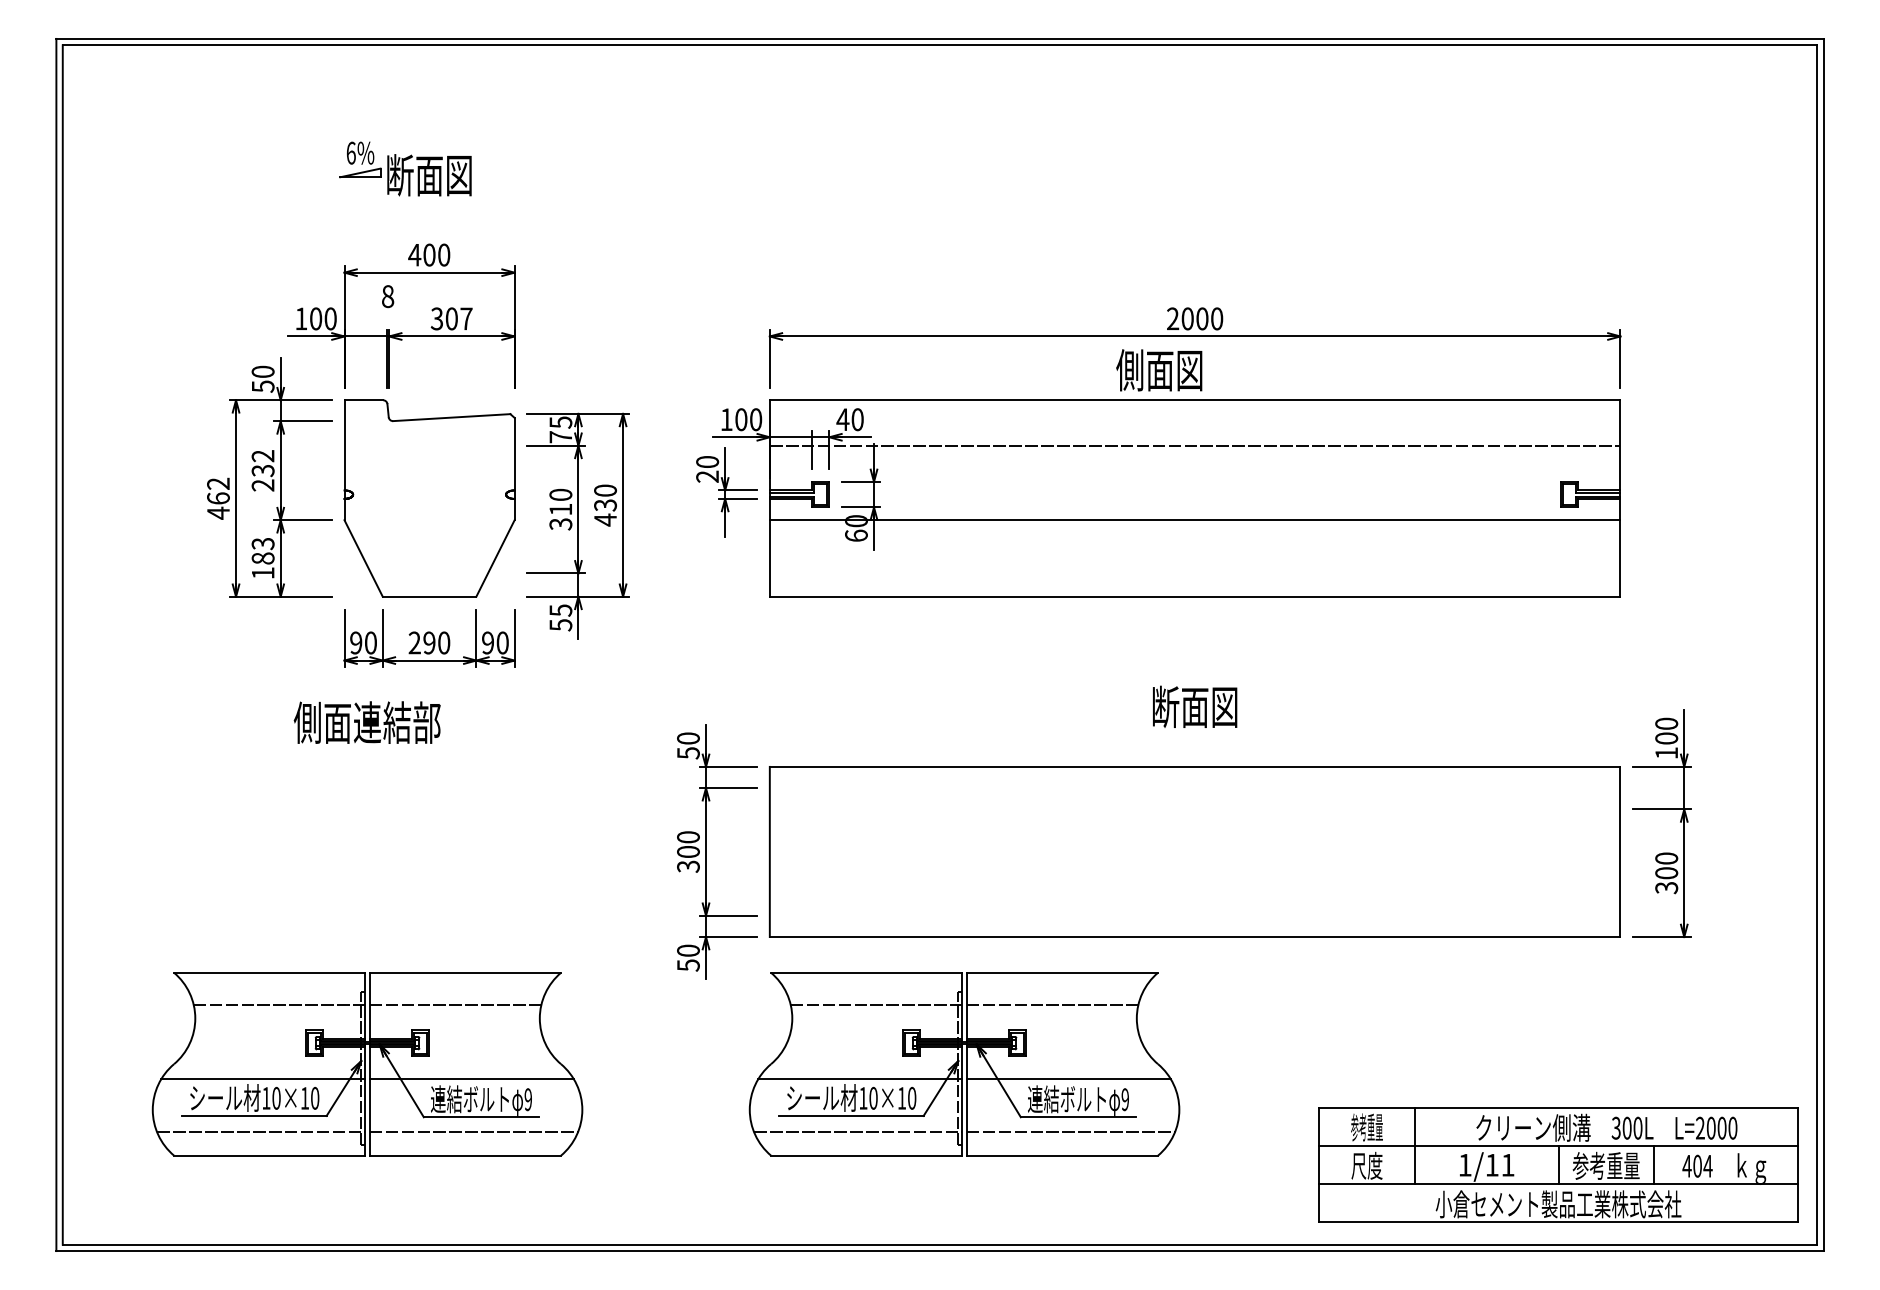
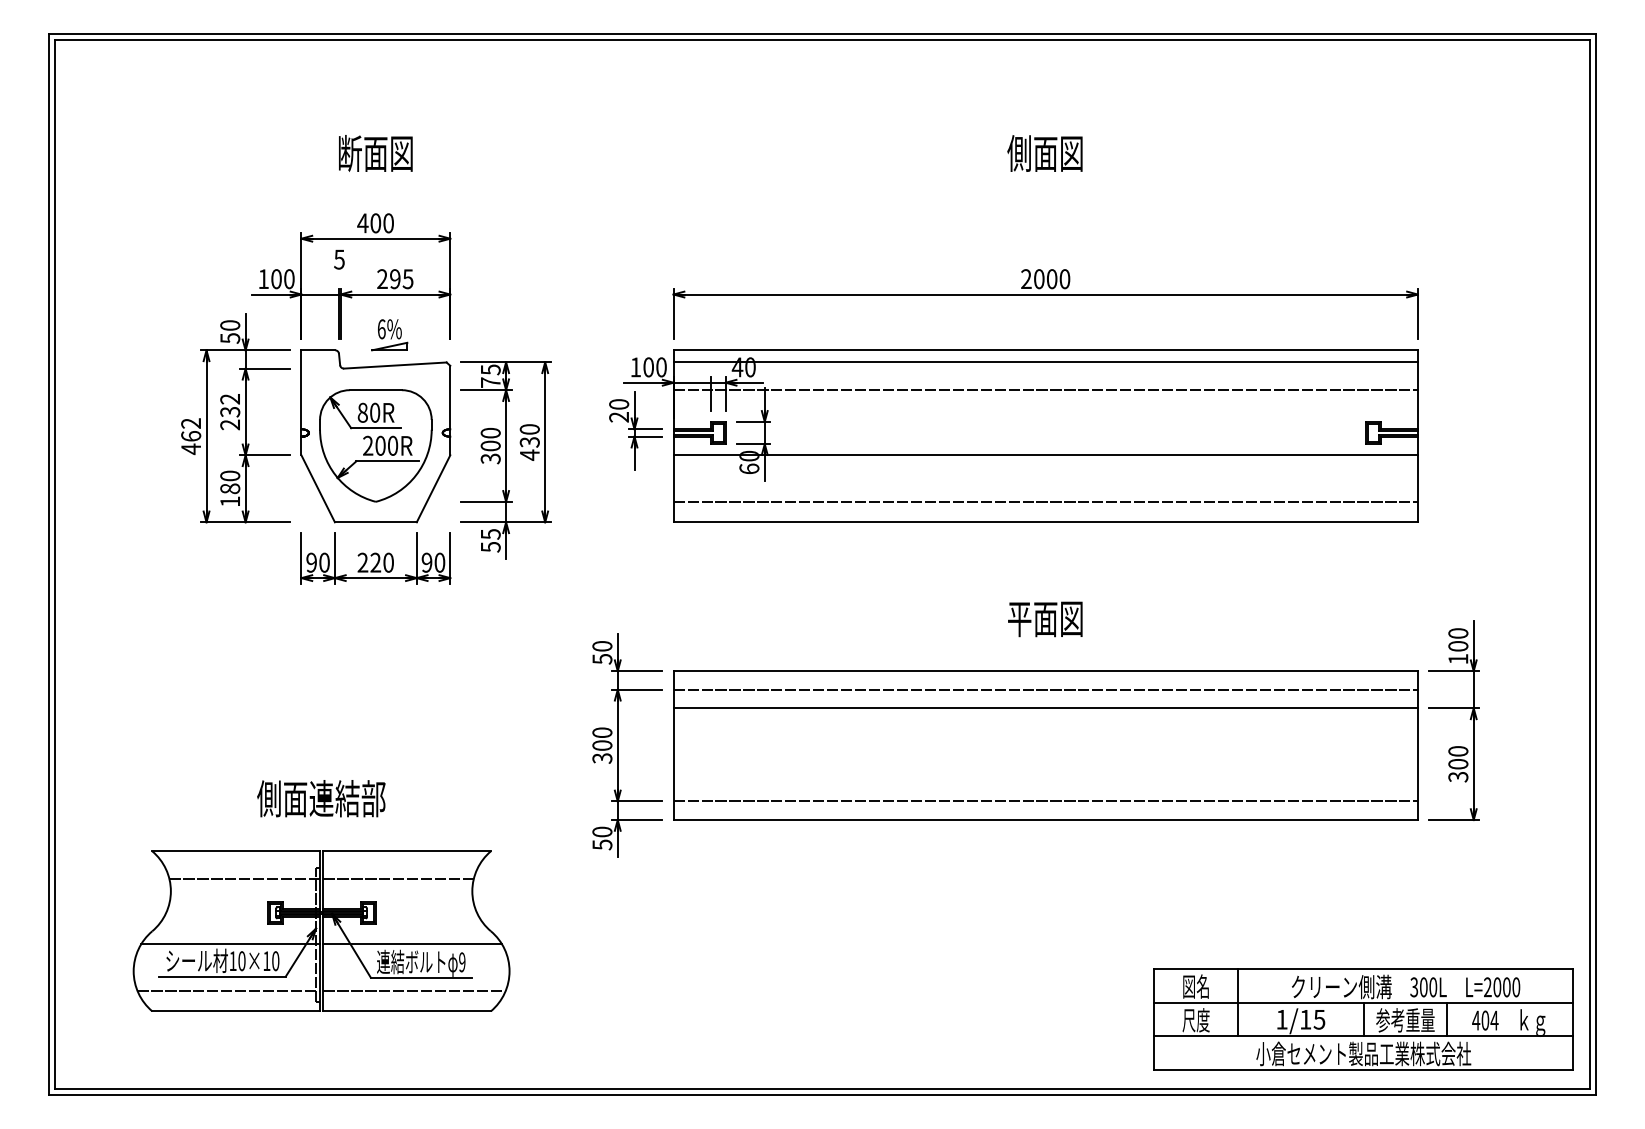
part: (360, 159) -> (389, 334), moved
text: (387, 296) -> (339, 259), 8 -> 5
text: (451, 318) -> (395, 278), 307 -> 295
text: (1159, 370) -> (1045, 153), moved
line: (1194, 413) -> (1045, 361), added
part: (429, 509) -> (375, 445), added
text: (560, 509) -> (490, 445), 310 -> 300
text: (262, 543) -> (229, 475), 183 -> 180
line: (1194, 573) -> (1045, 501), added
text: (429, 643) -> (375, 563), 290 -> 220
text: (1165, 706) -> (1019, 618), 断面図 -> 平面図
text: (366, 722) -> (320, 798), moved
line: (1194, 788) -> (1045, 690), added
line: (1194, 809) -> (1045, 708), added
line: (1194, 915) -> (1045, 801), added
part: (964, 1064) -> (843, 931), removed
text: (1366, 1127) -> (1195, 986), 参考重量 -> 図名
text: (1507, 1165) -> (1319, 1019), 1/11 -> 1/15

